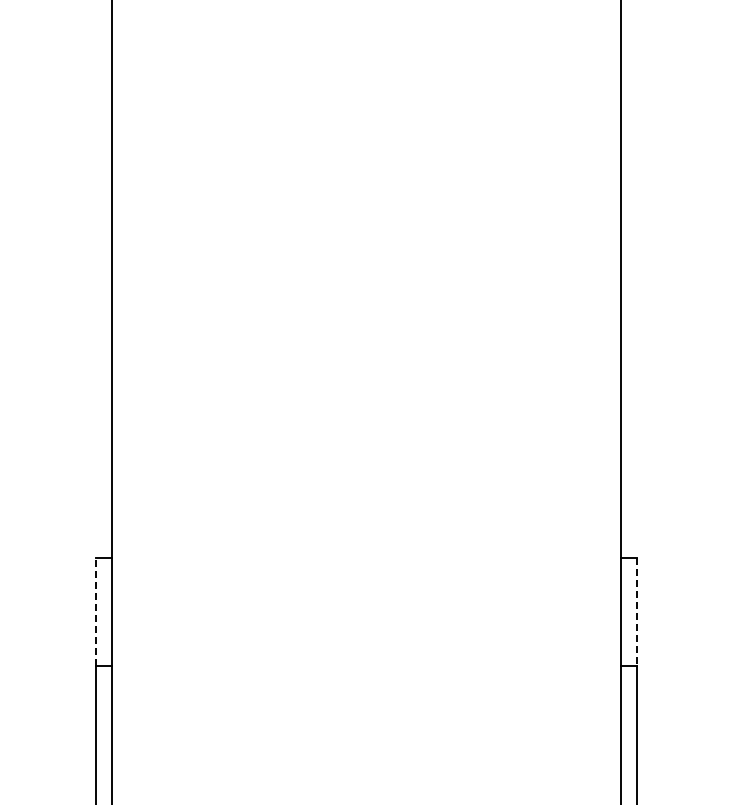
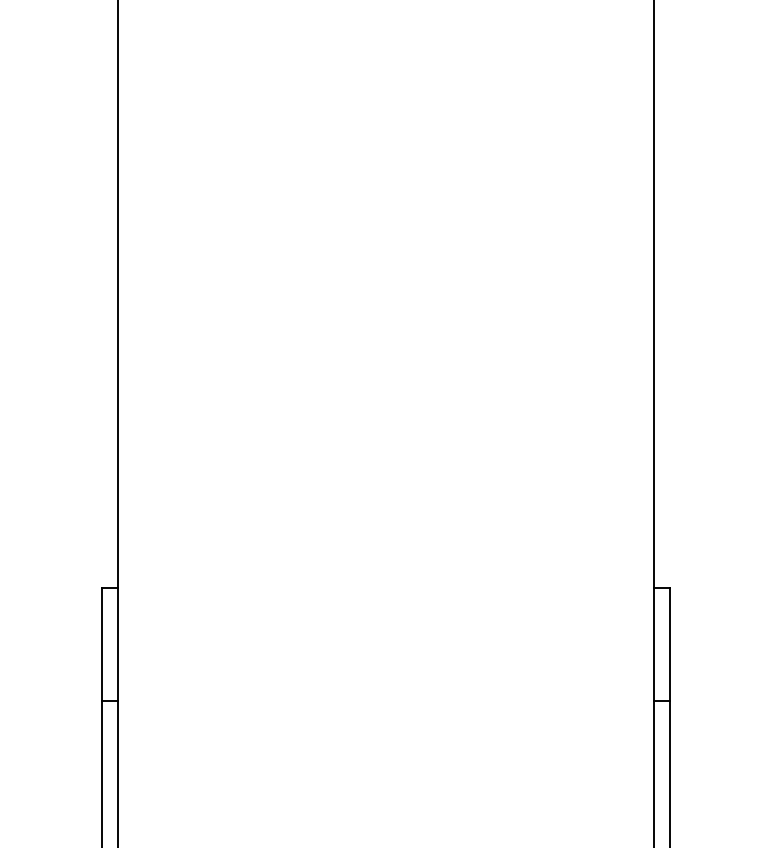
line: (96, 611) -> (101, 644), dashed -> solid
line: (636, 612) -> (670, 645), dashed -> solid

